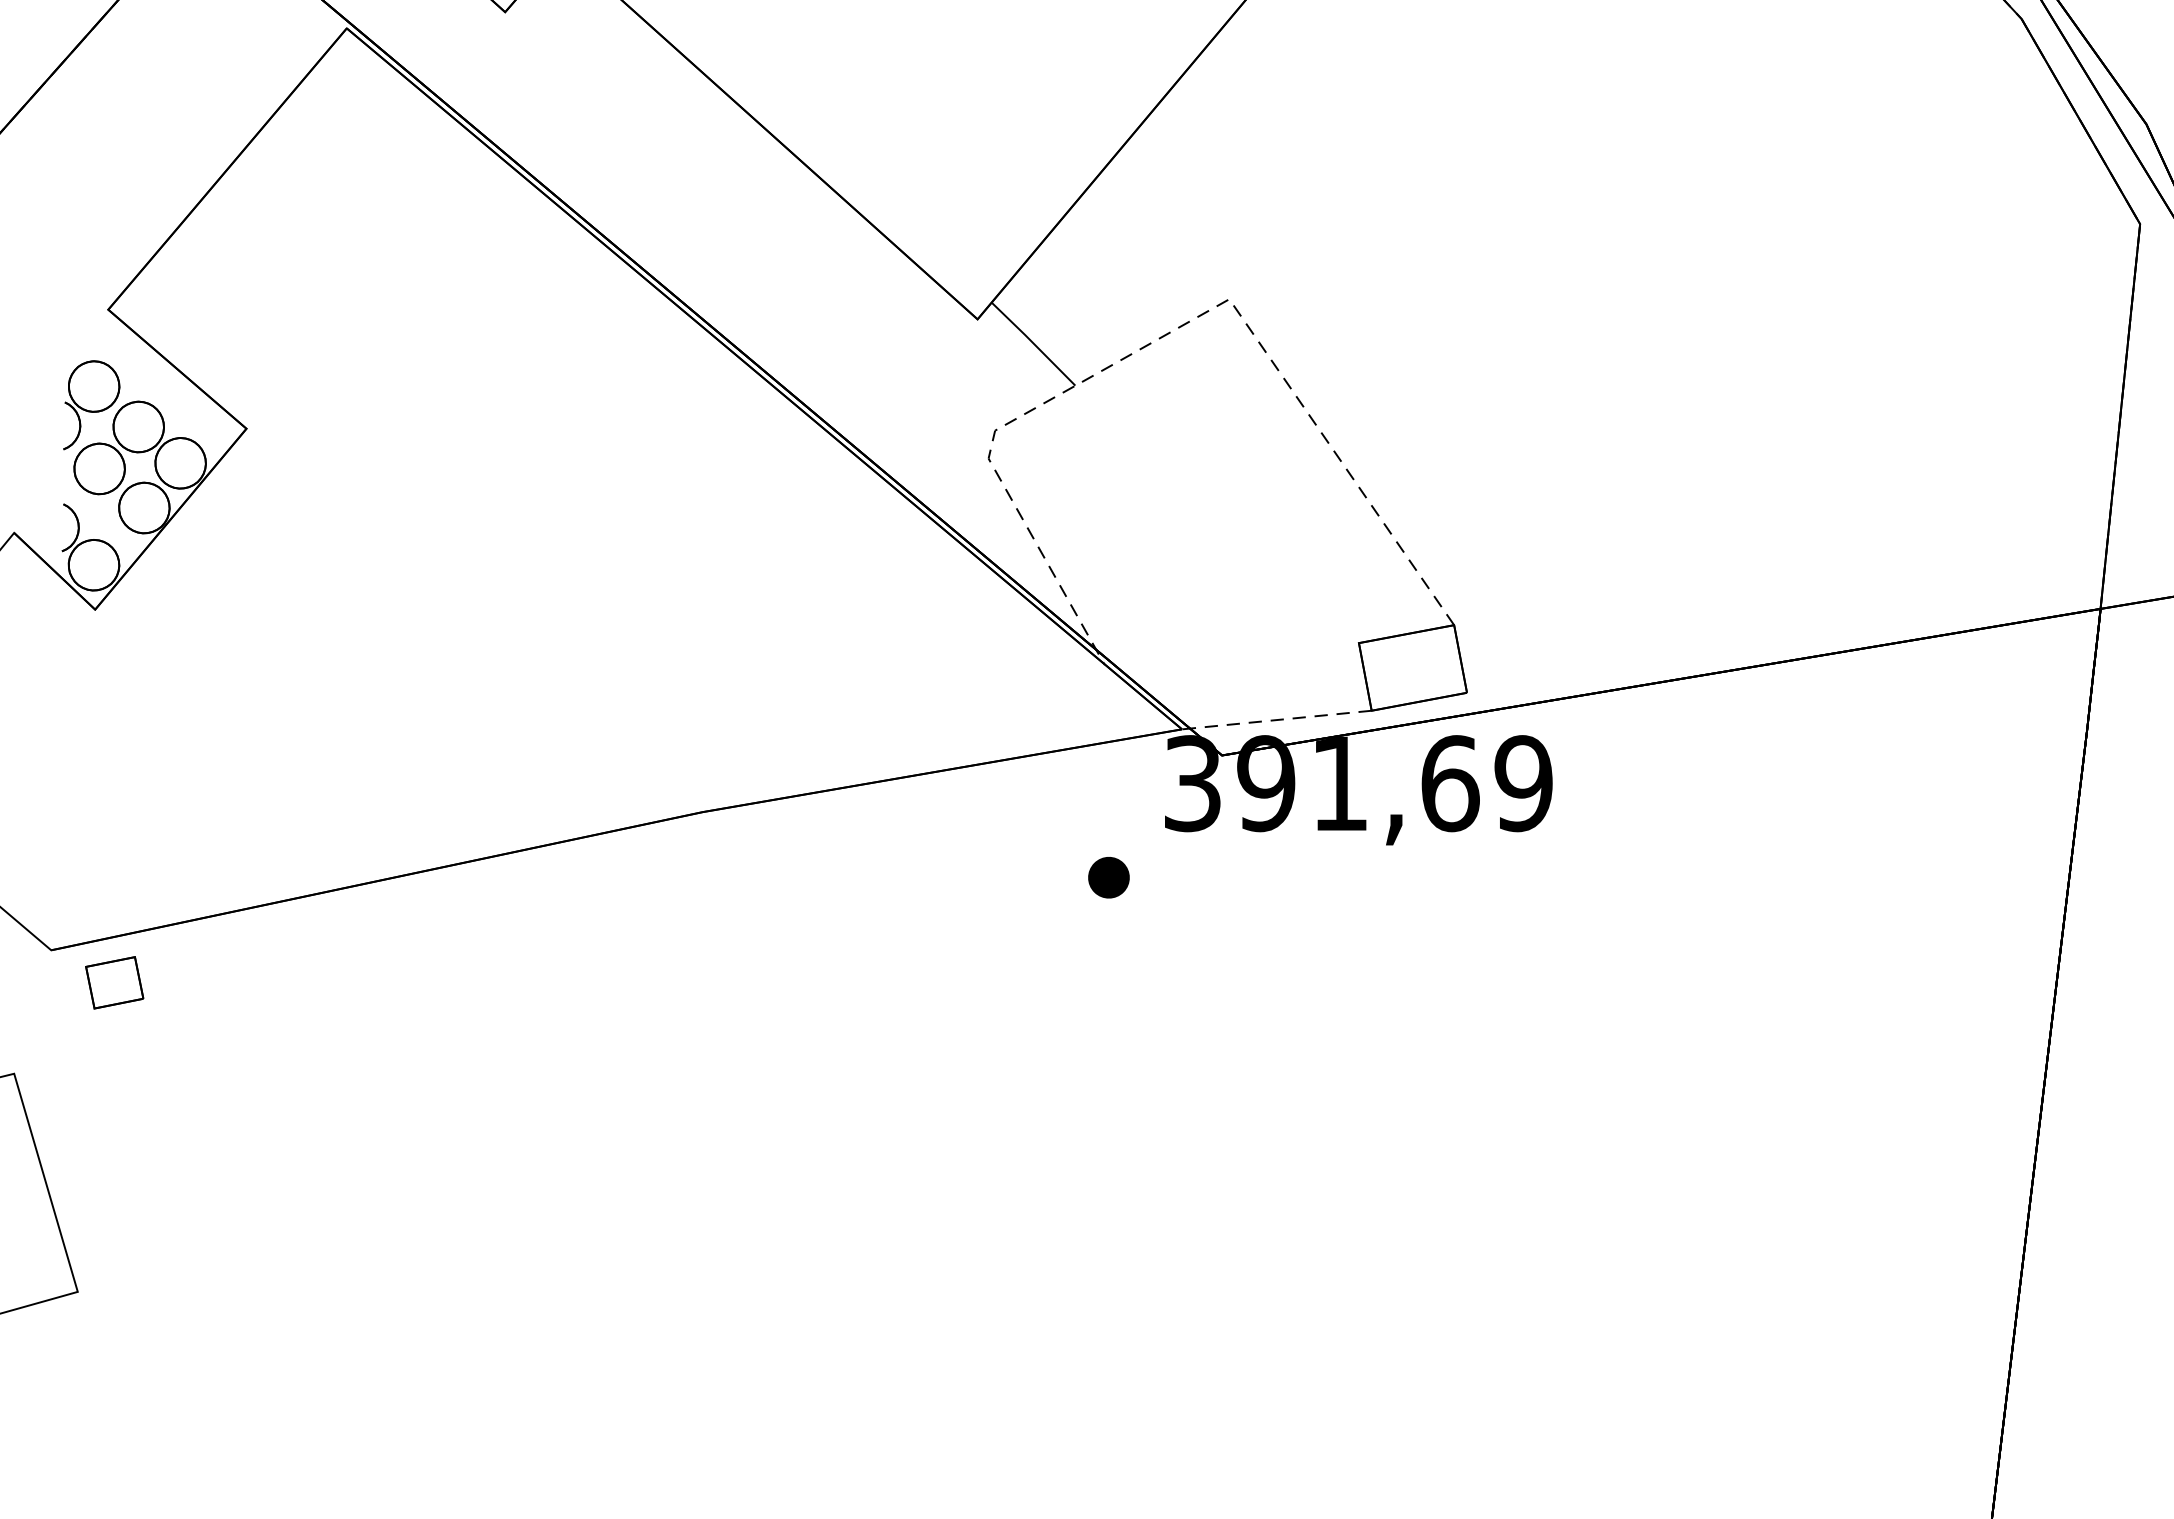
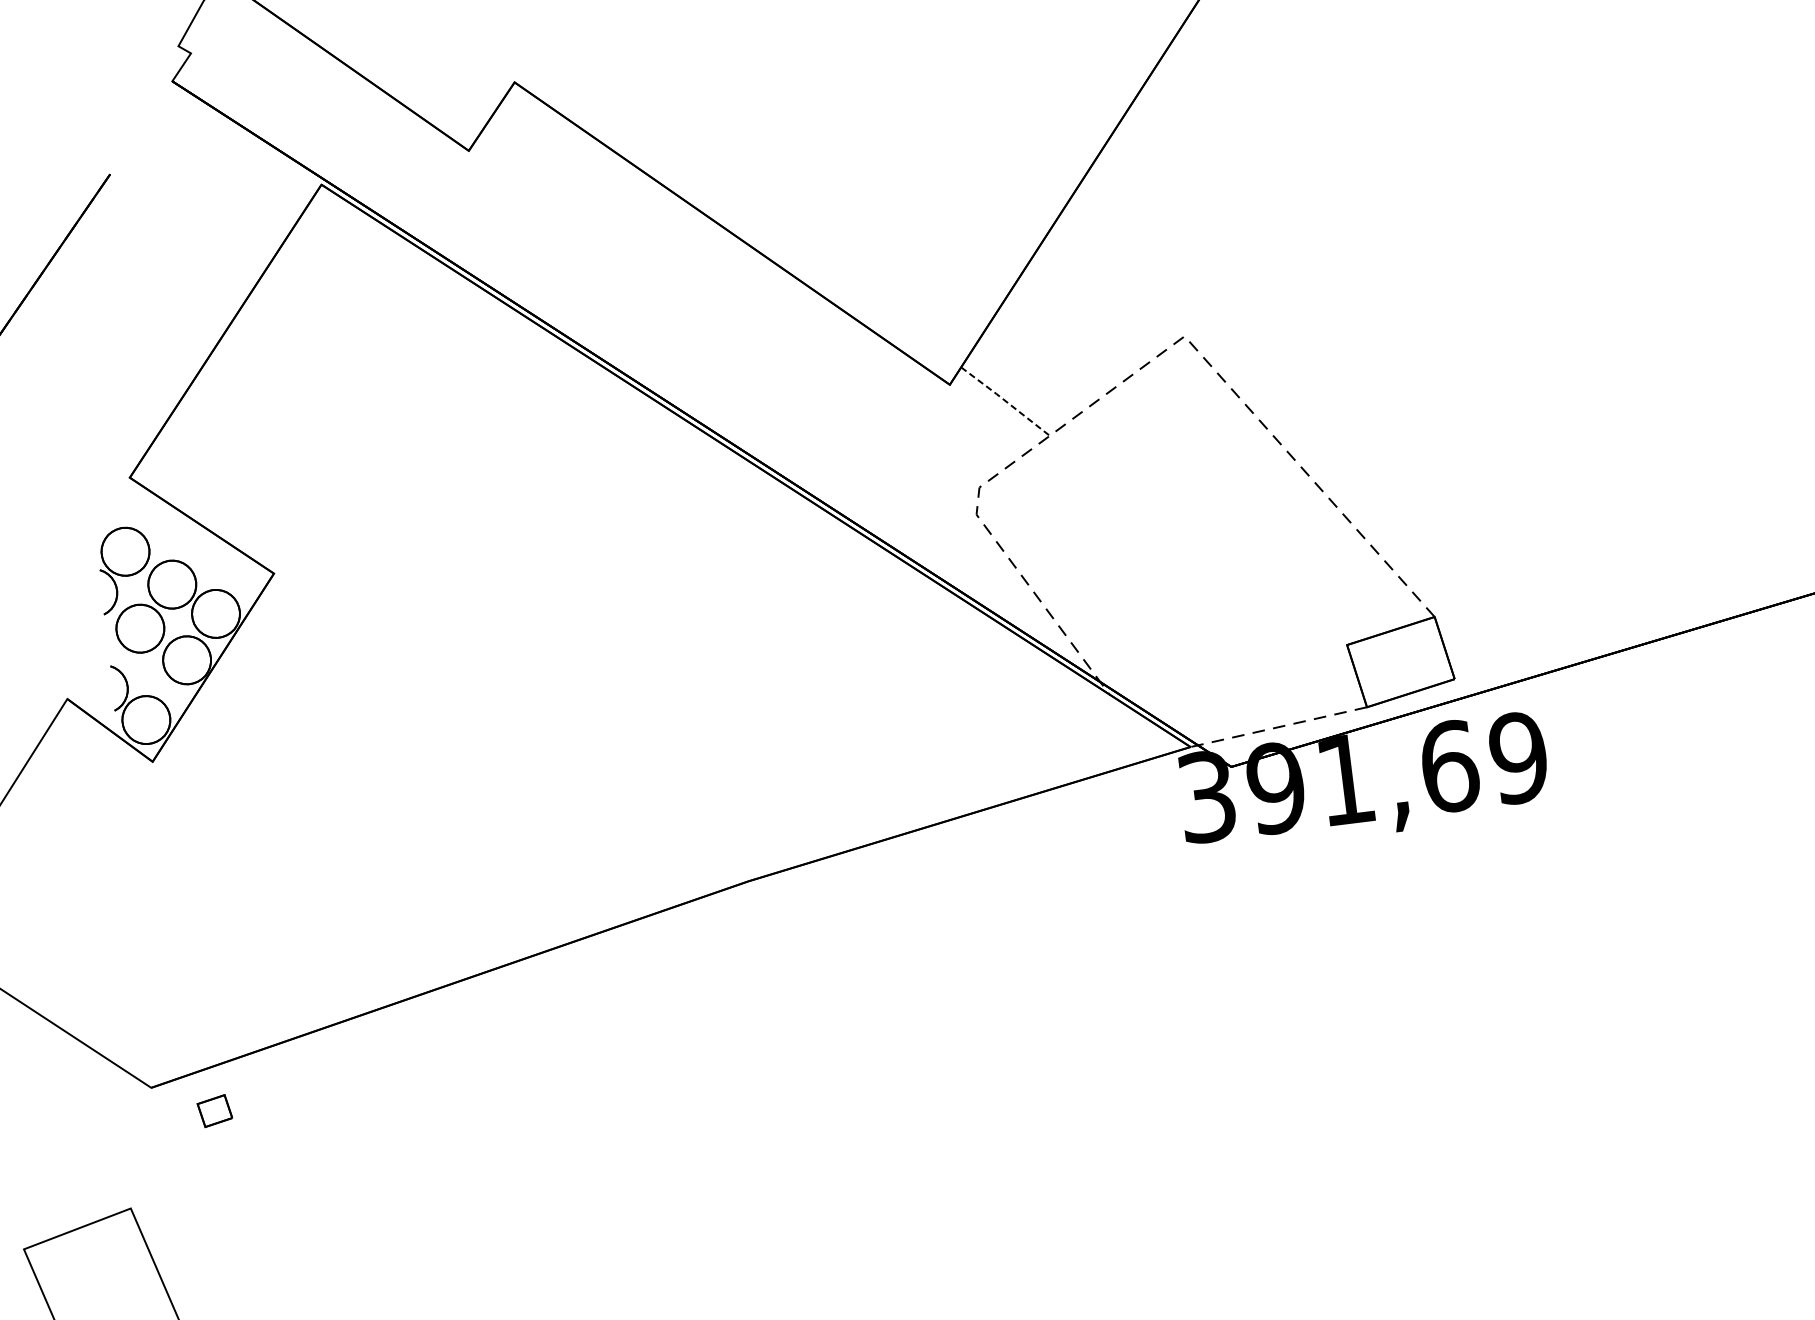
line: (1033, 343) -> (1005, 400), solid -> dashed
part: (1108, 877) -> (1138, 895), removed
part: (114, 982) -> (214, 1110), size x0.6

